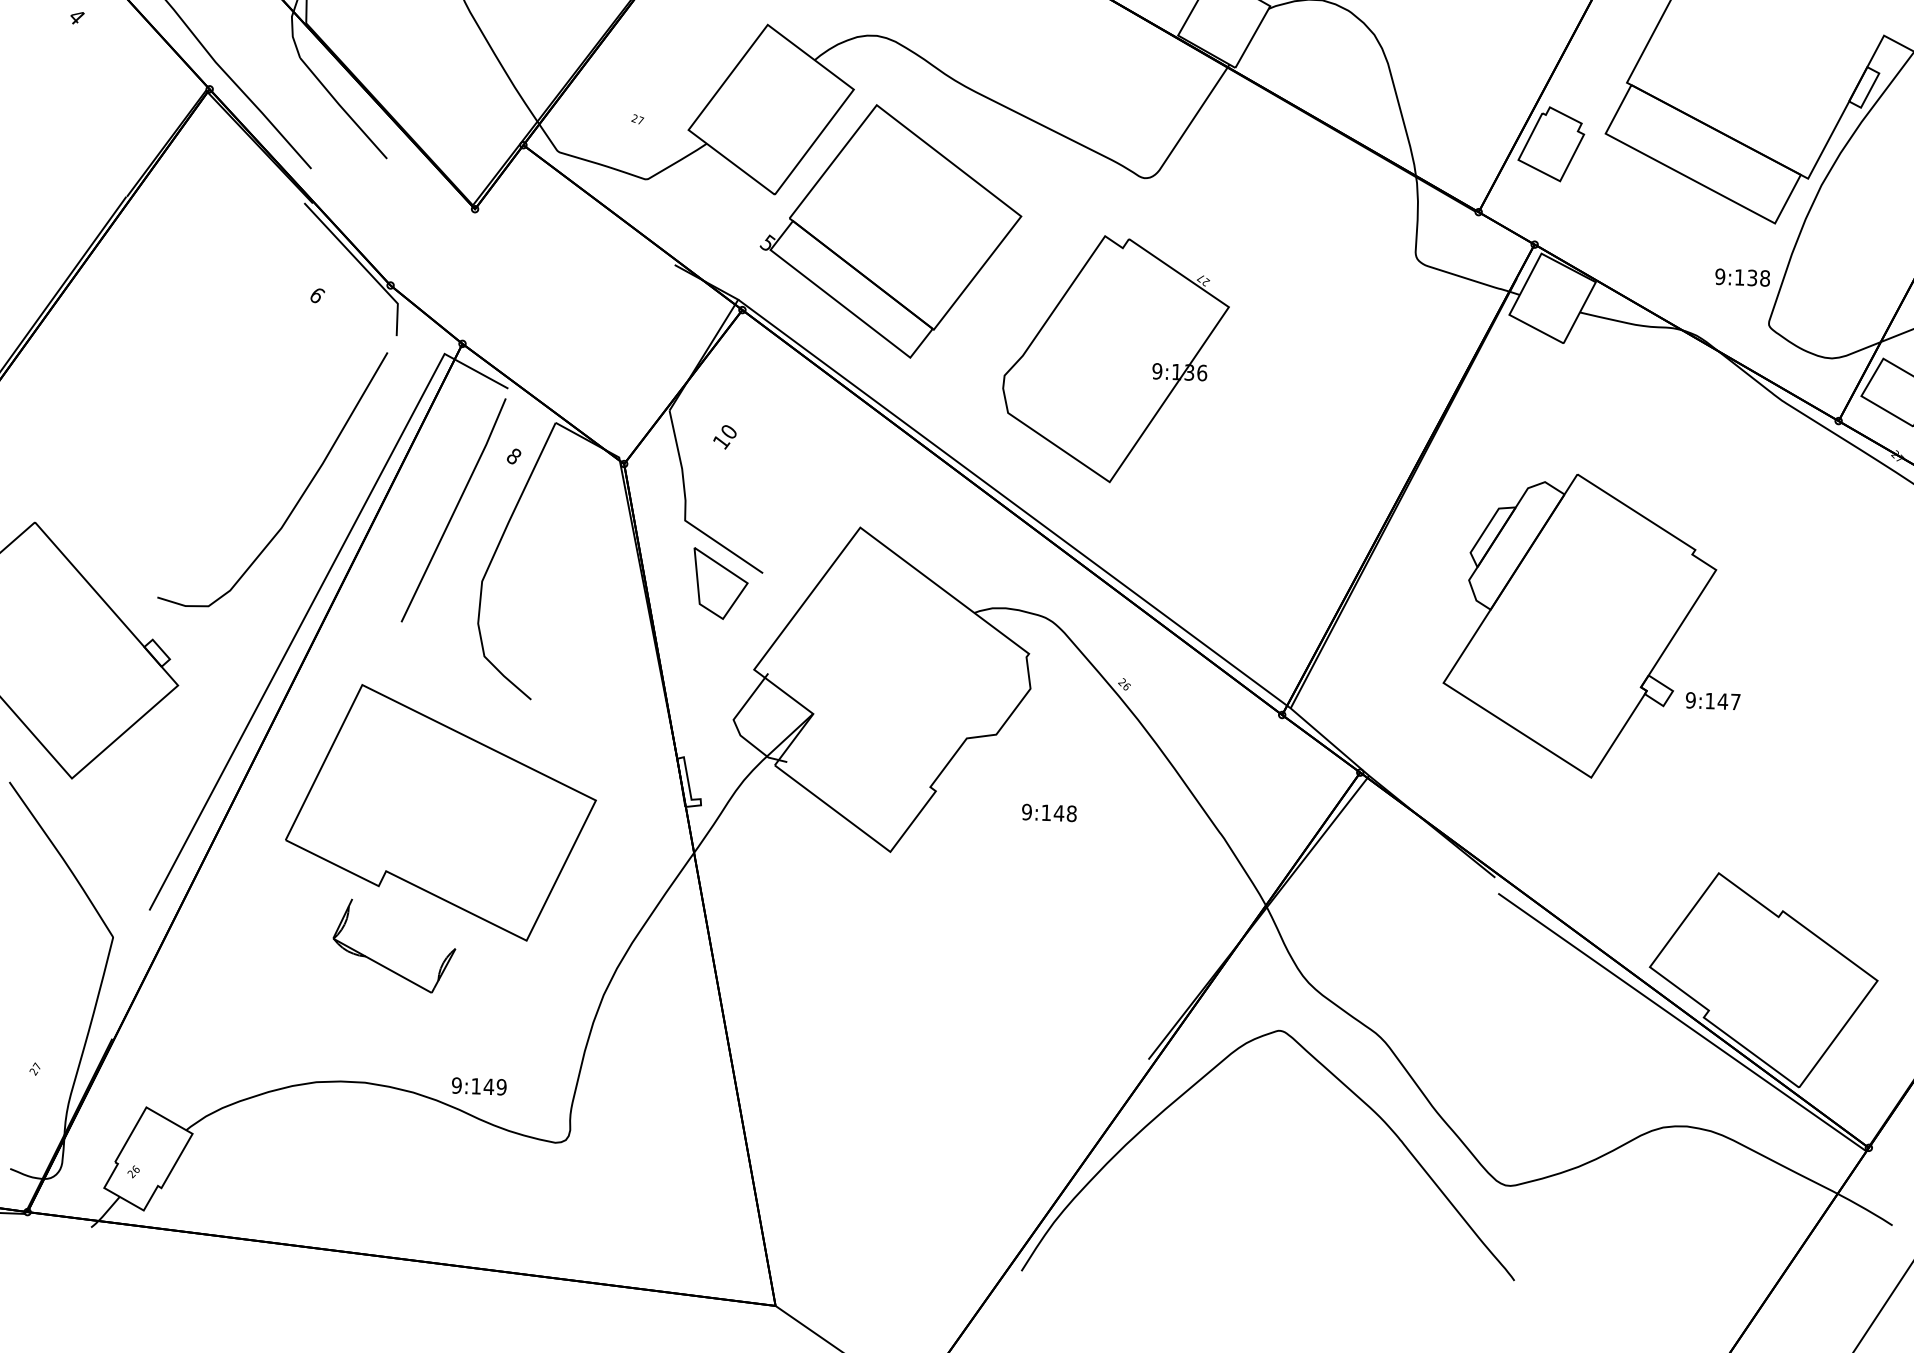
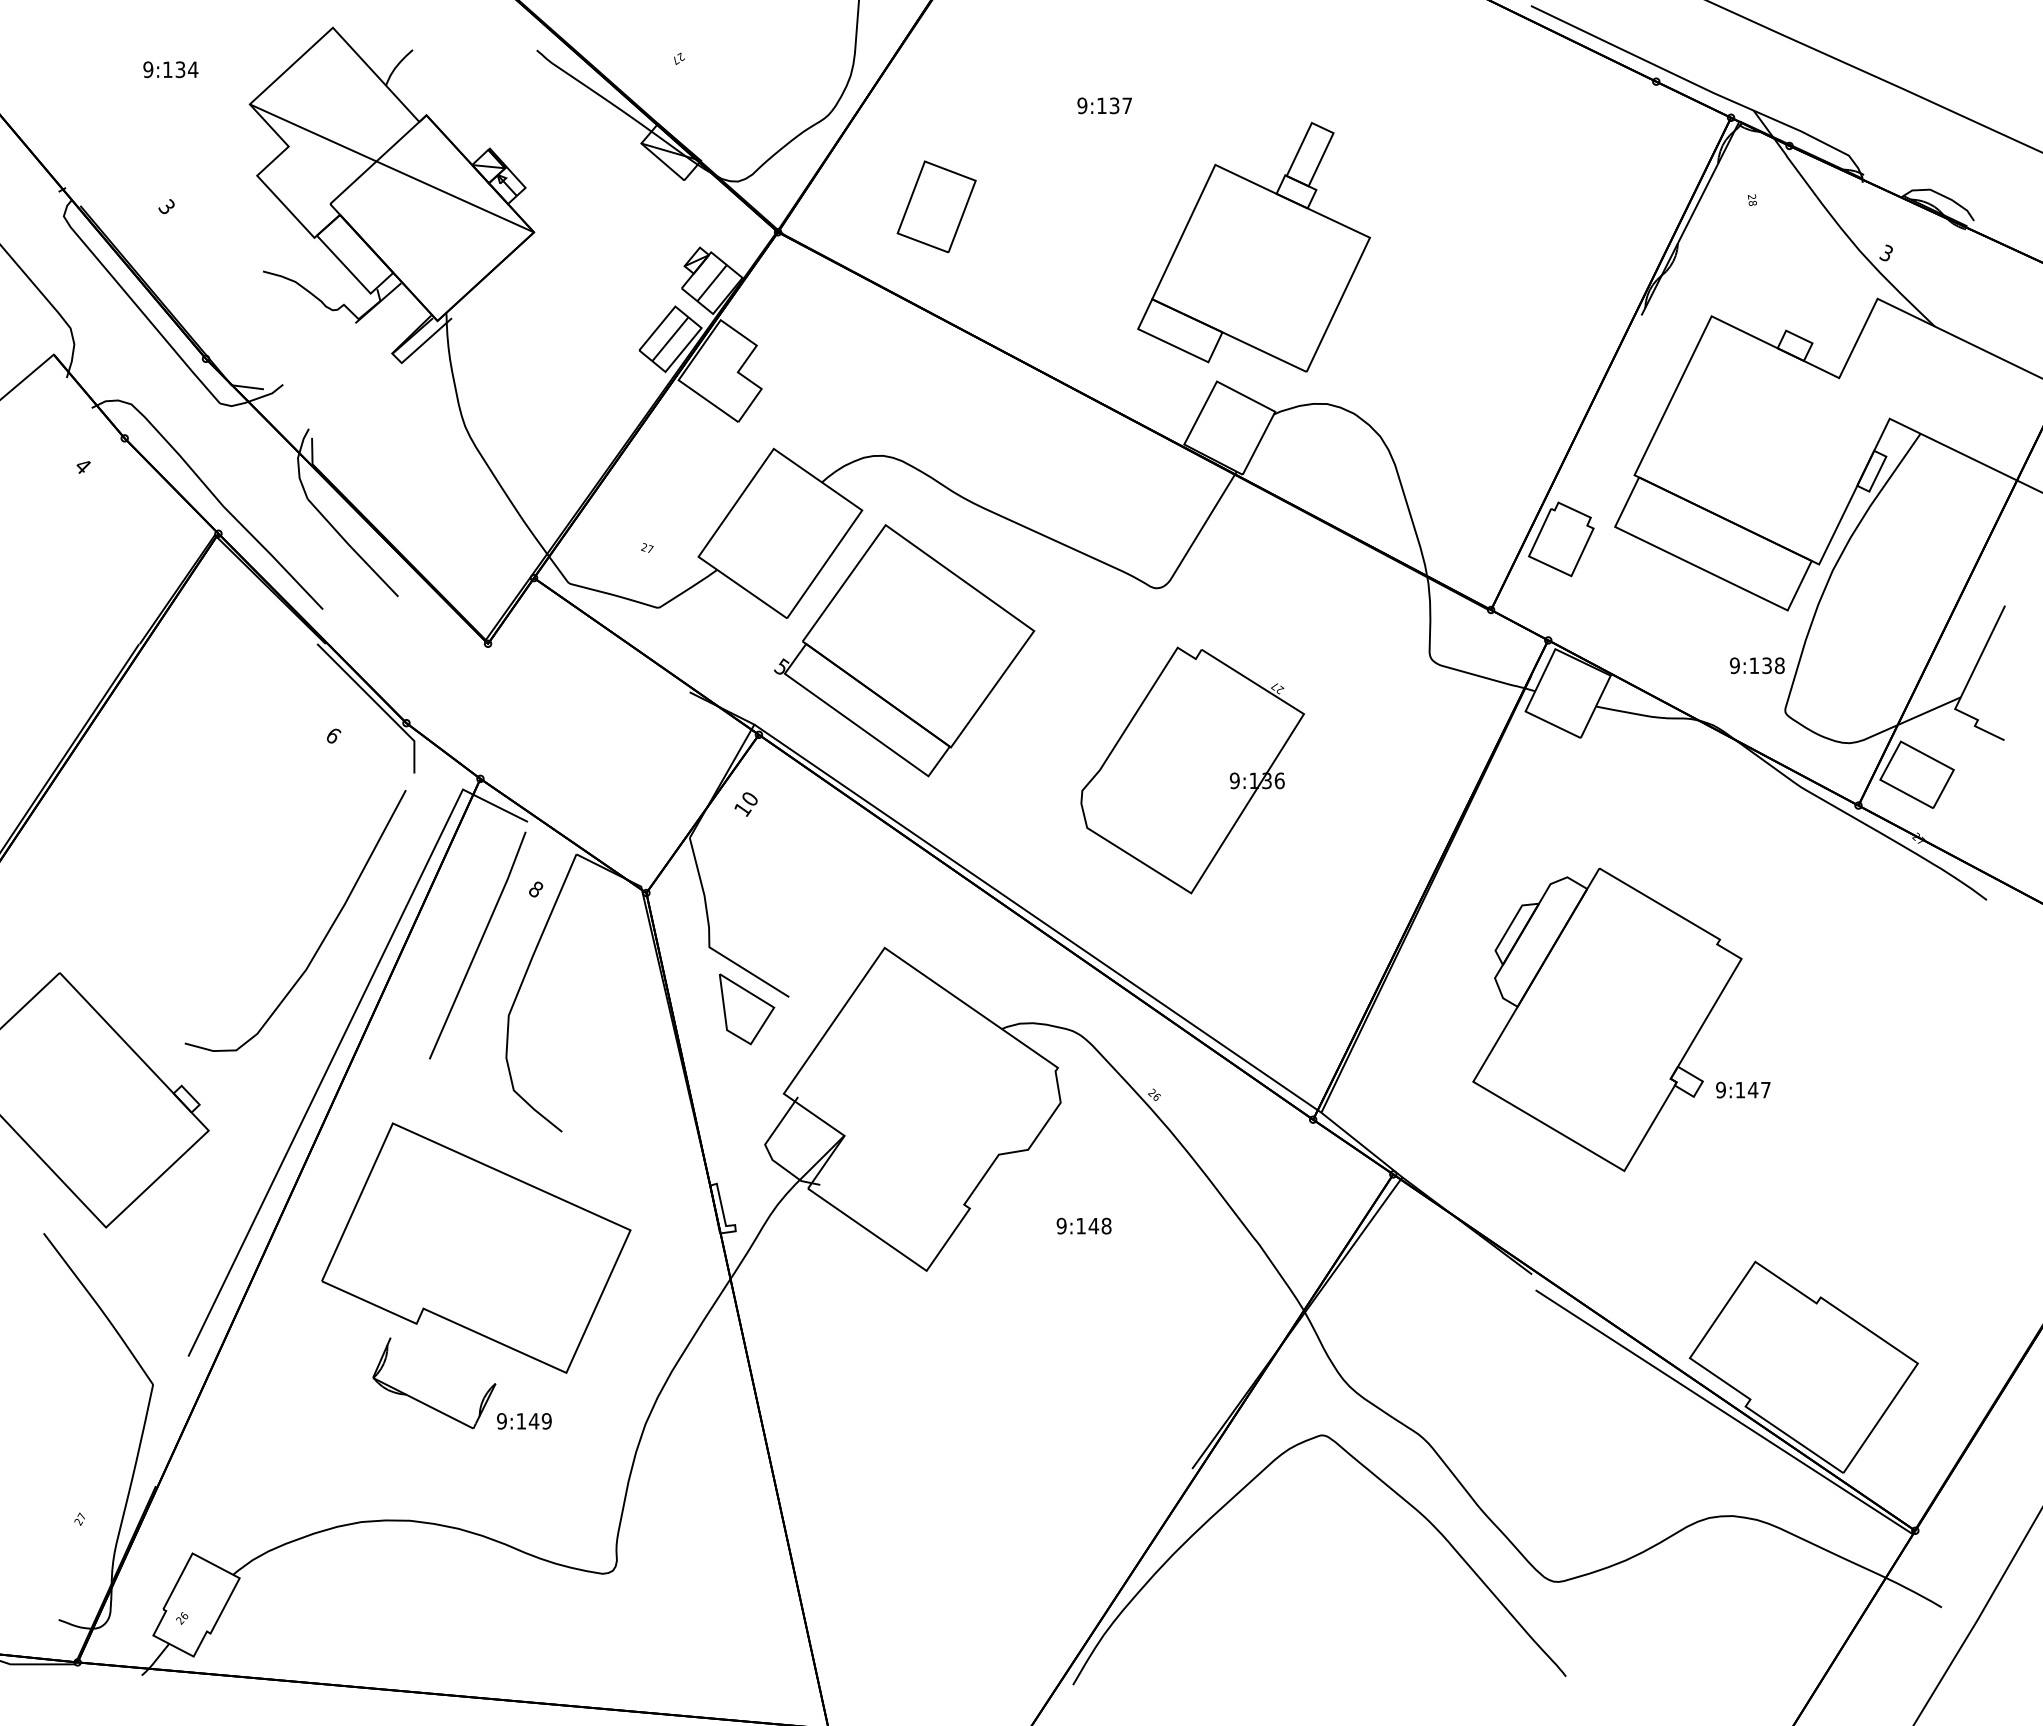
part: (1115, 359) -> (1192, 770), moved
text: (724, 437) -> (745, 804), moved
text: (479, 1086) -> (524, 1421), moved

